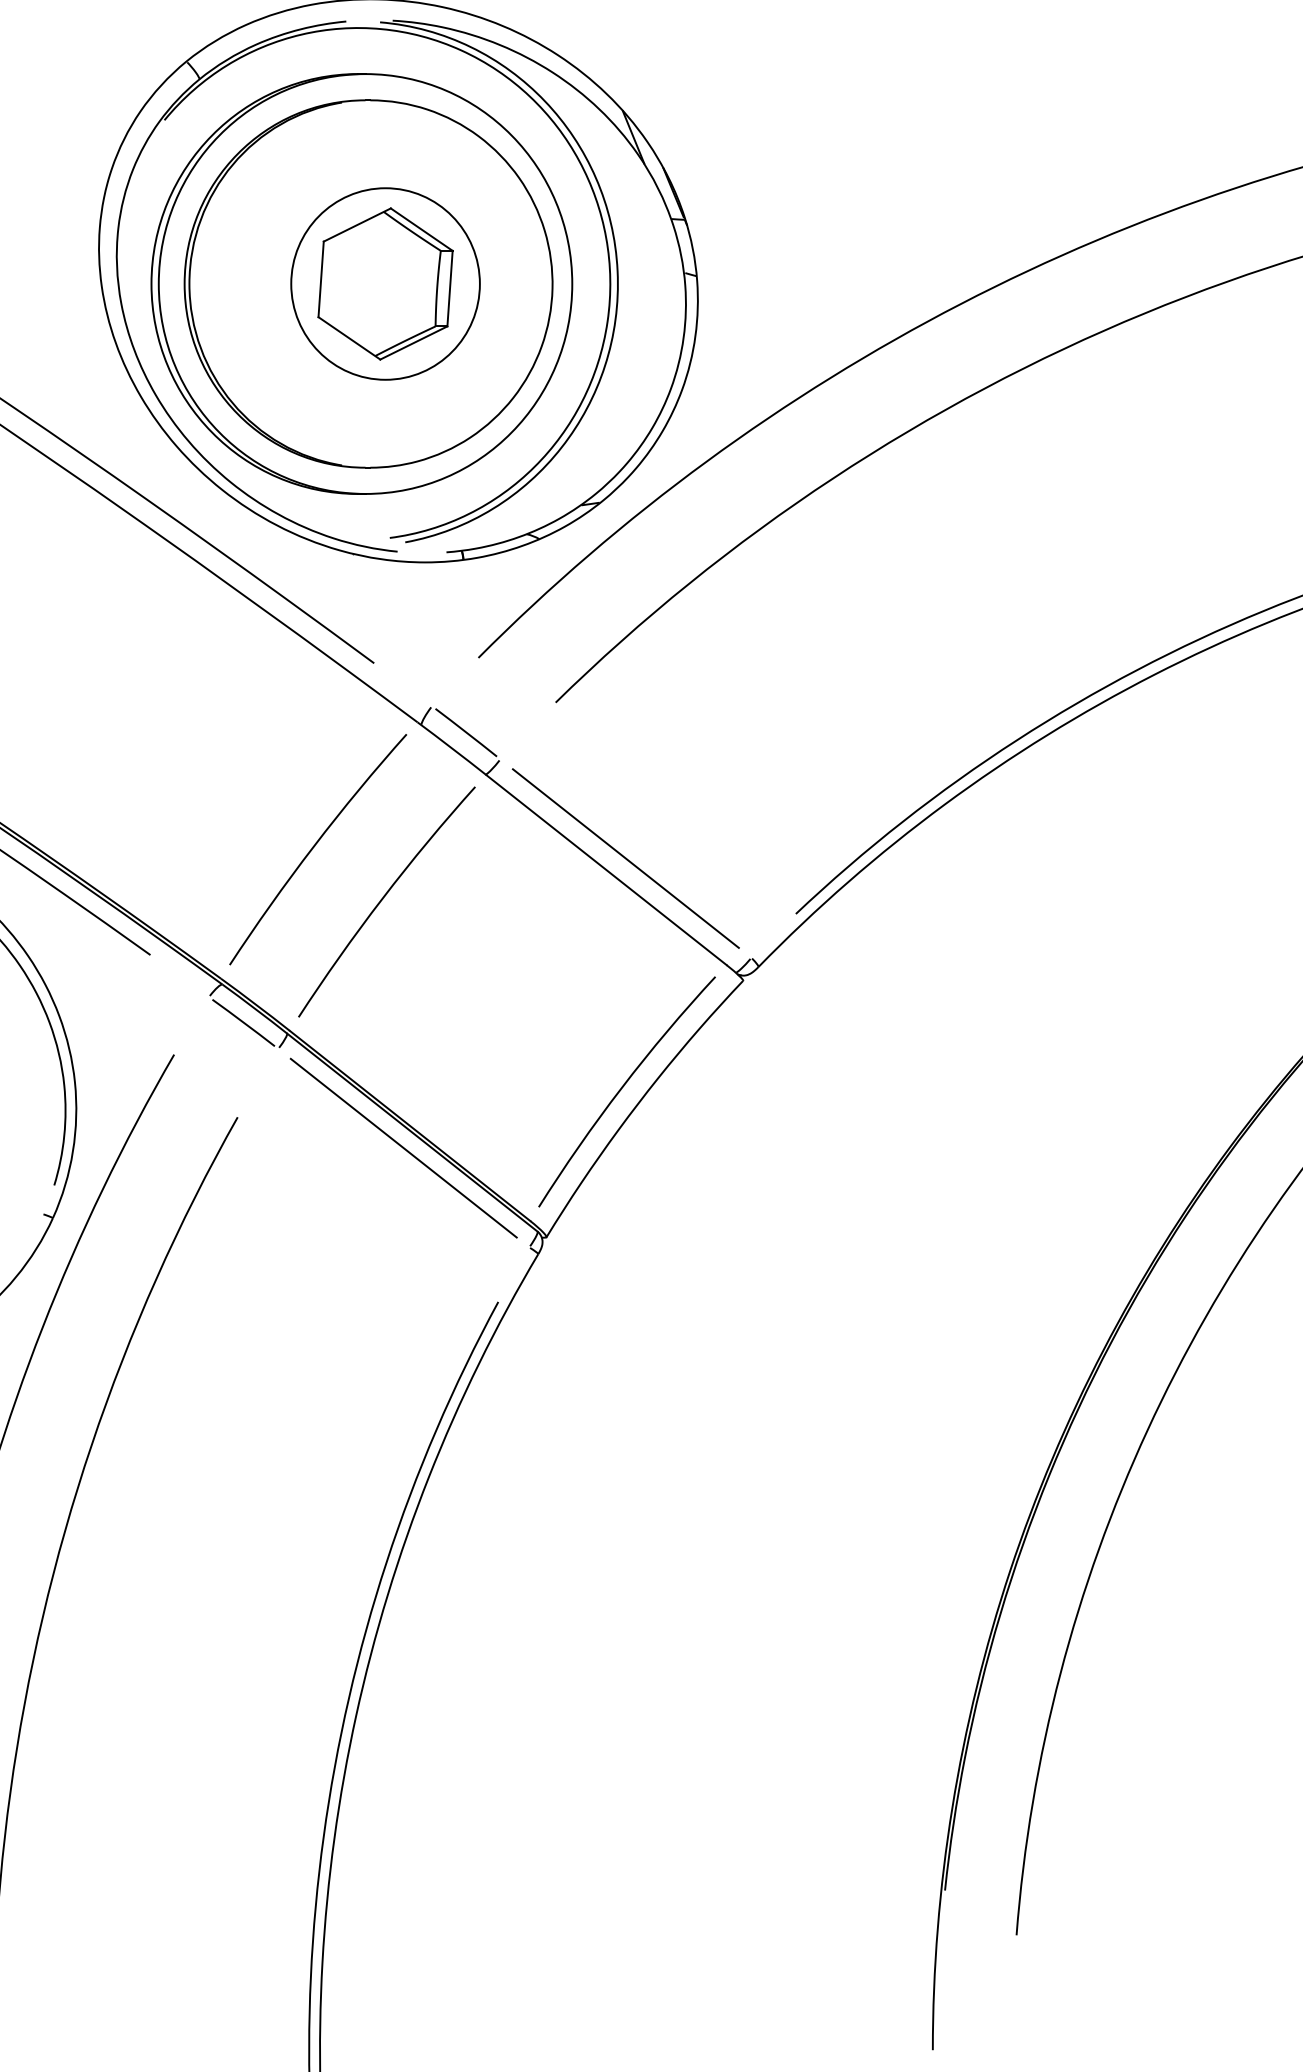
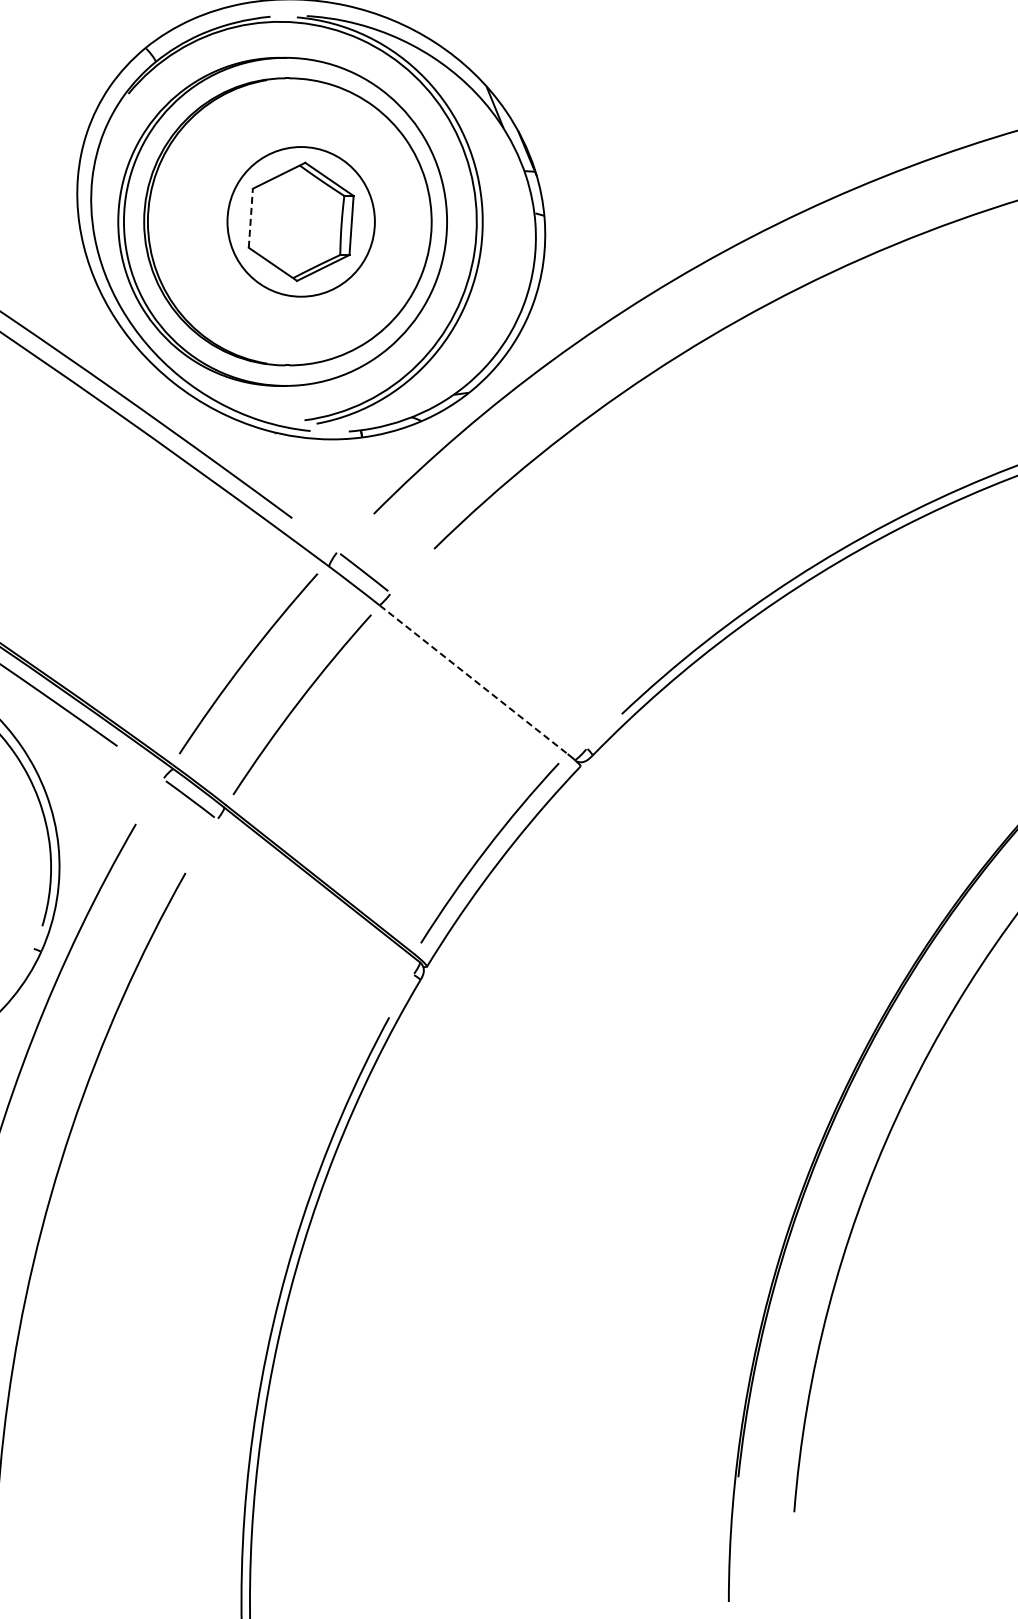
line: (320, 279) -> (250, 218), solid -> dashed
line: (625, 858) -> (488, 670), removed
line: (606, 869) -> (473, 679), solid -> dashed
line: (403, 1147) -> (315, 896), removed

